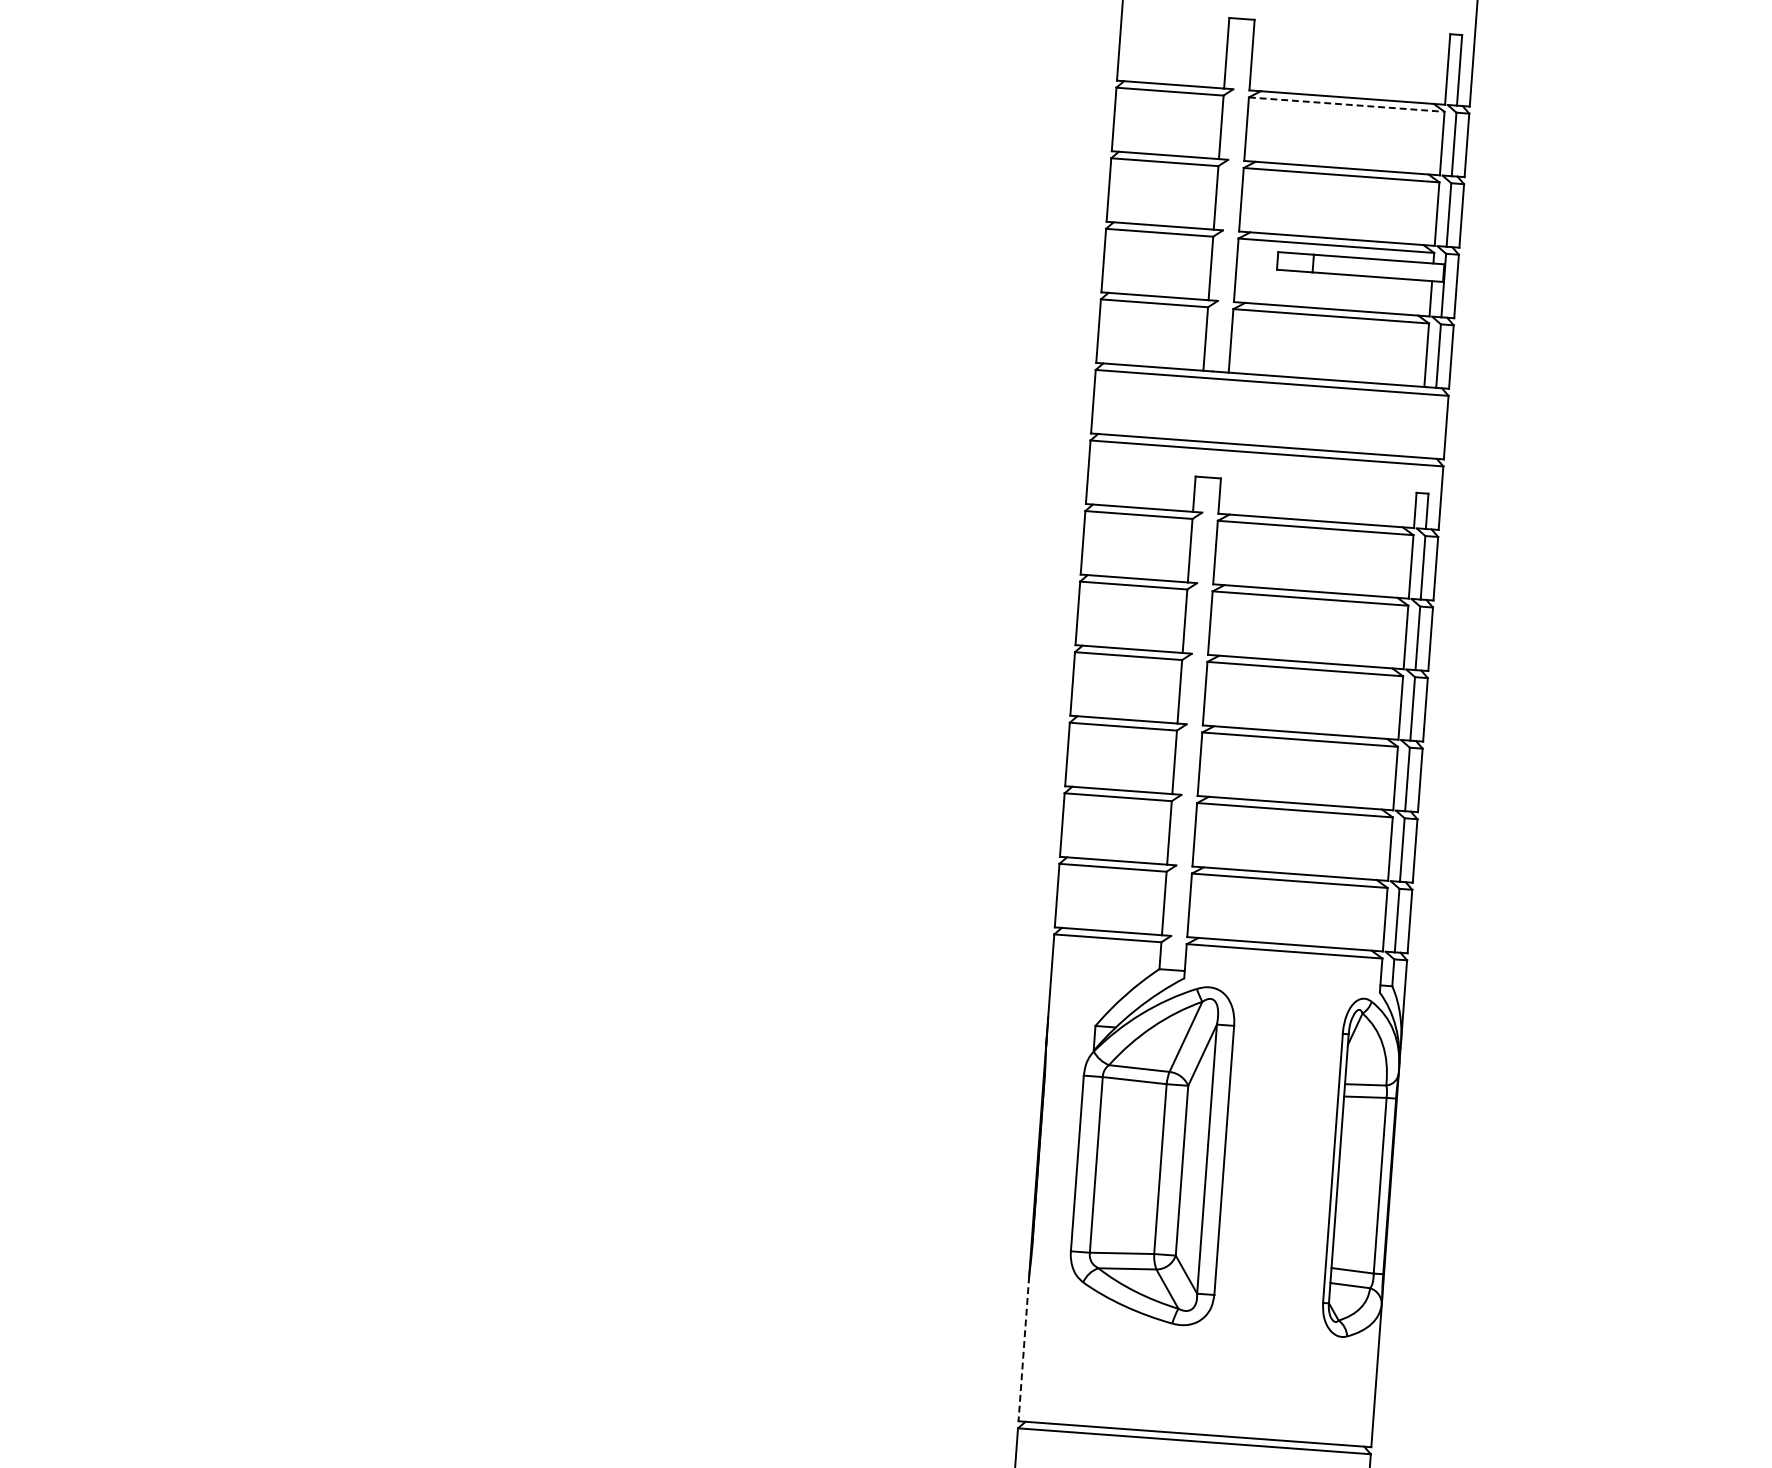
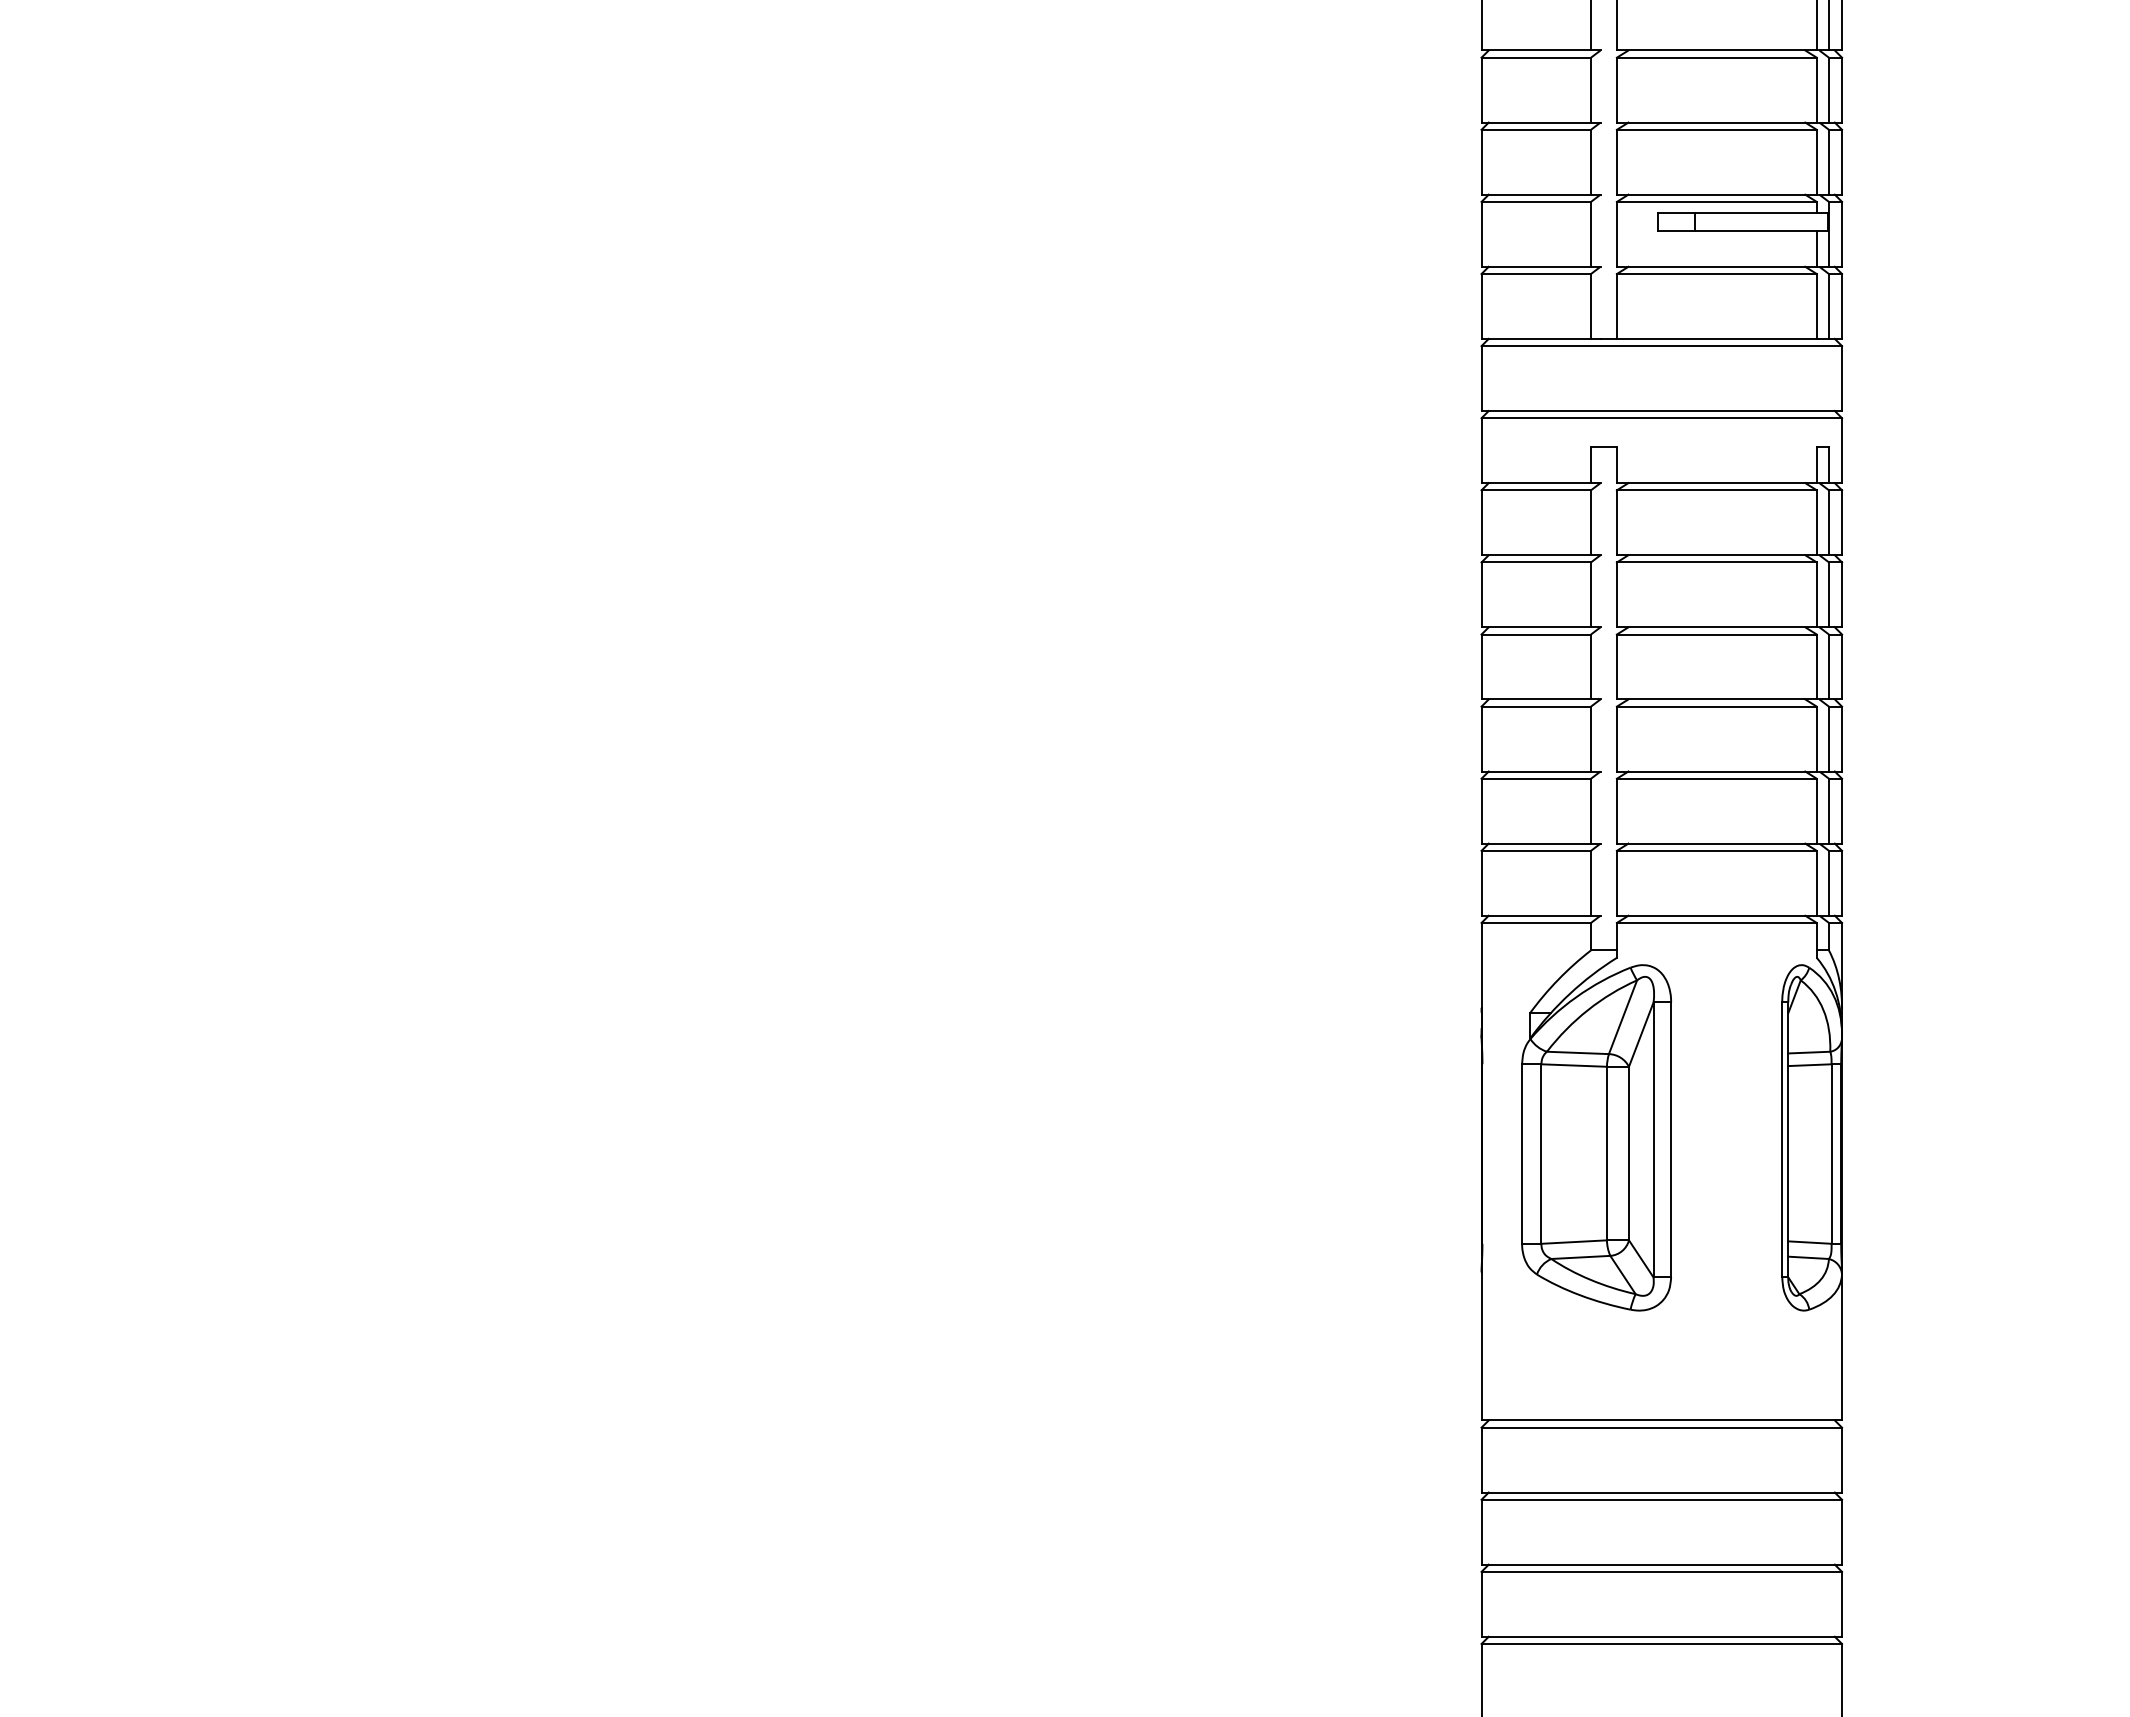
line: (1346, 104) -> (1716, 57), dashed -> solid
line: (1023, 1348) -> (1481, 1346), dashed -> solid

